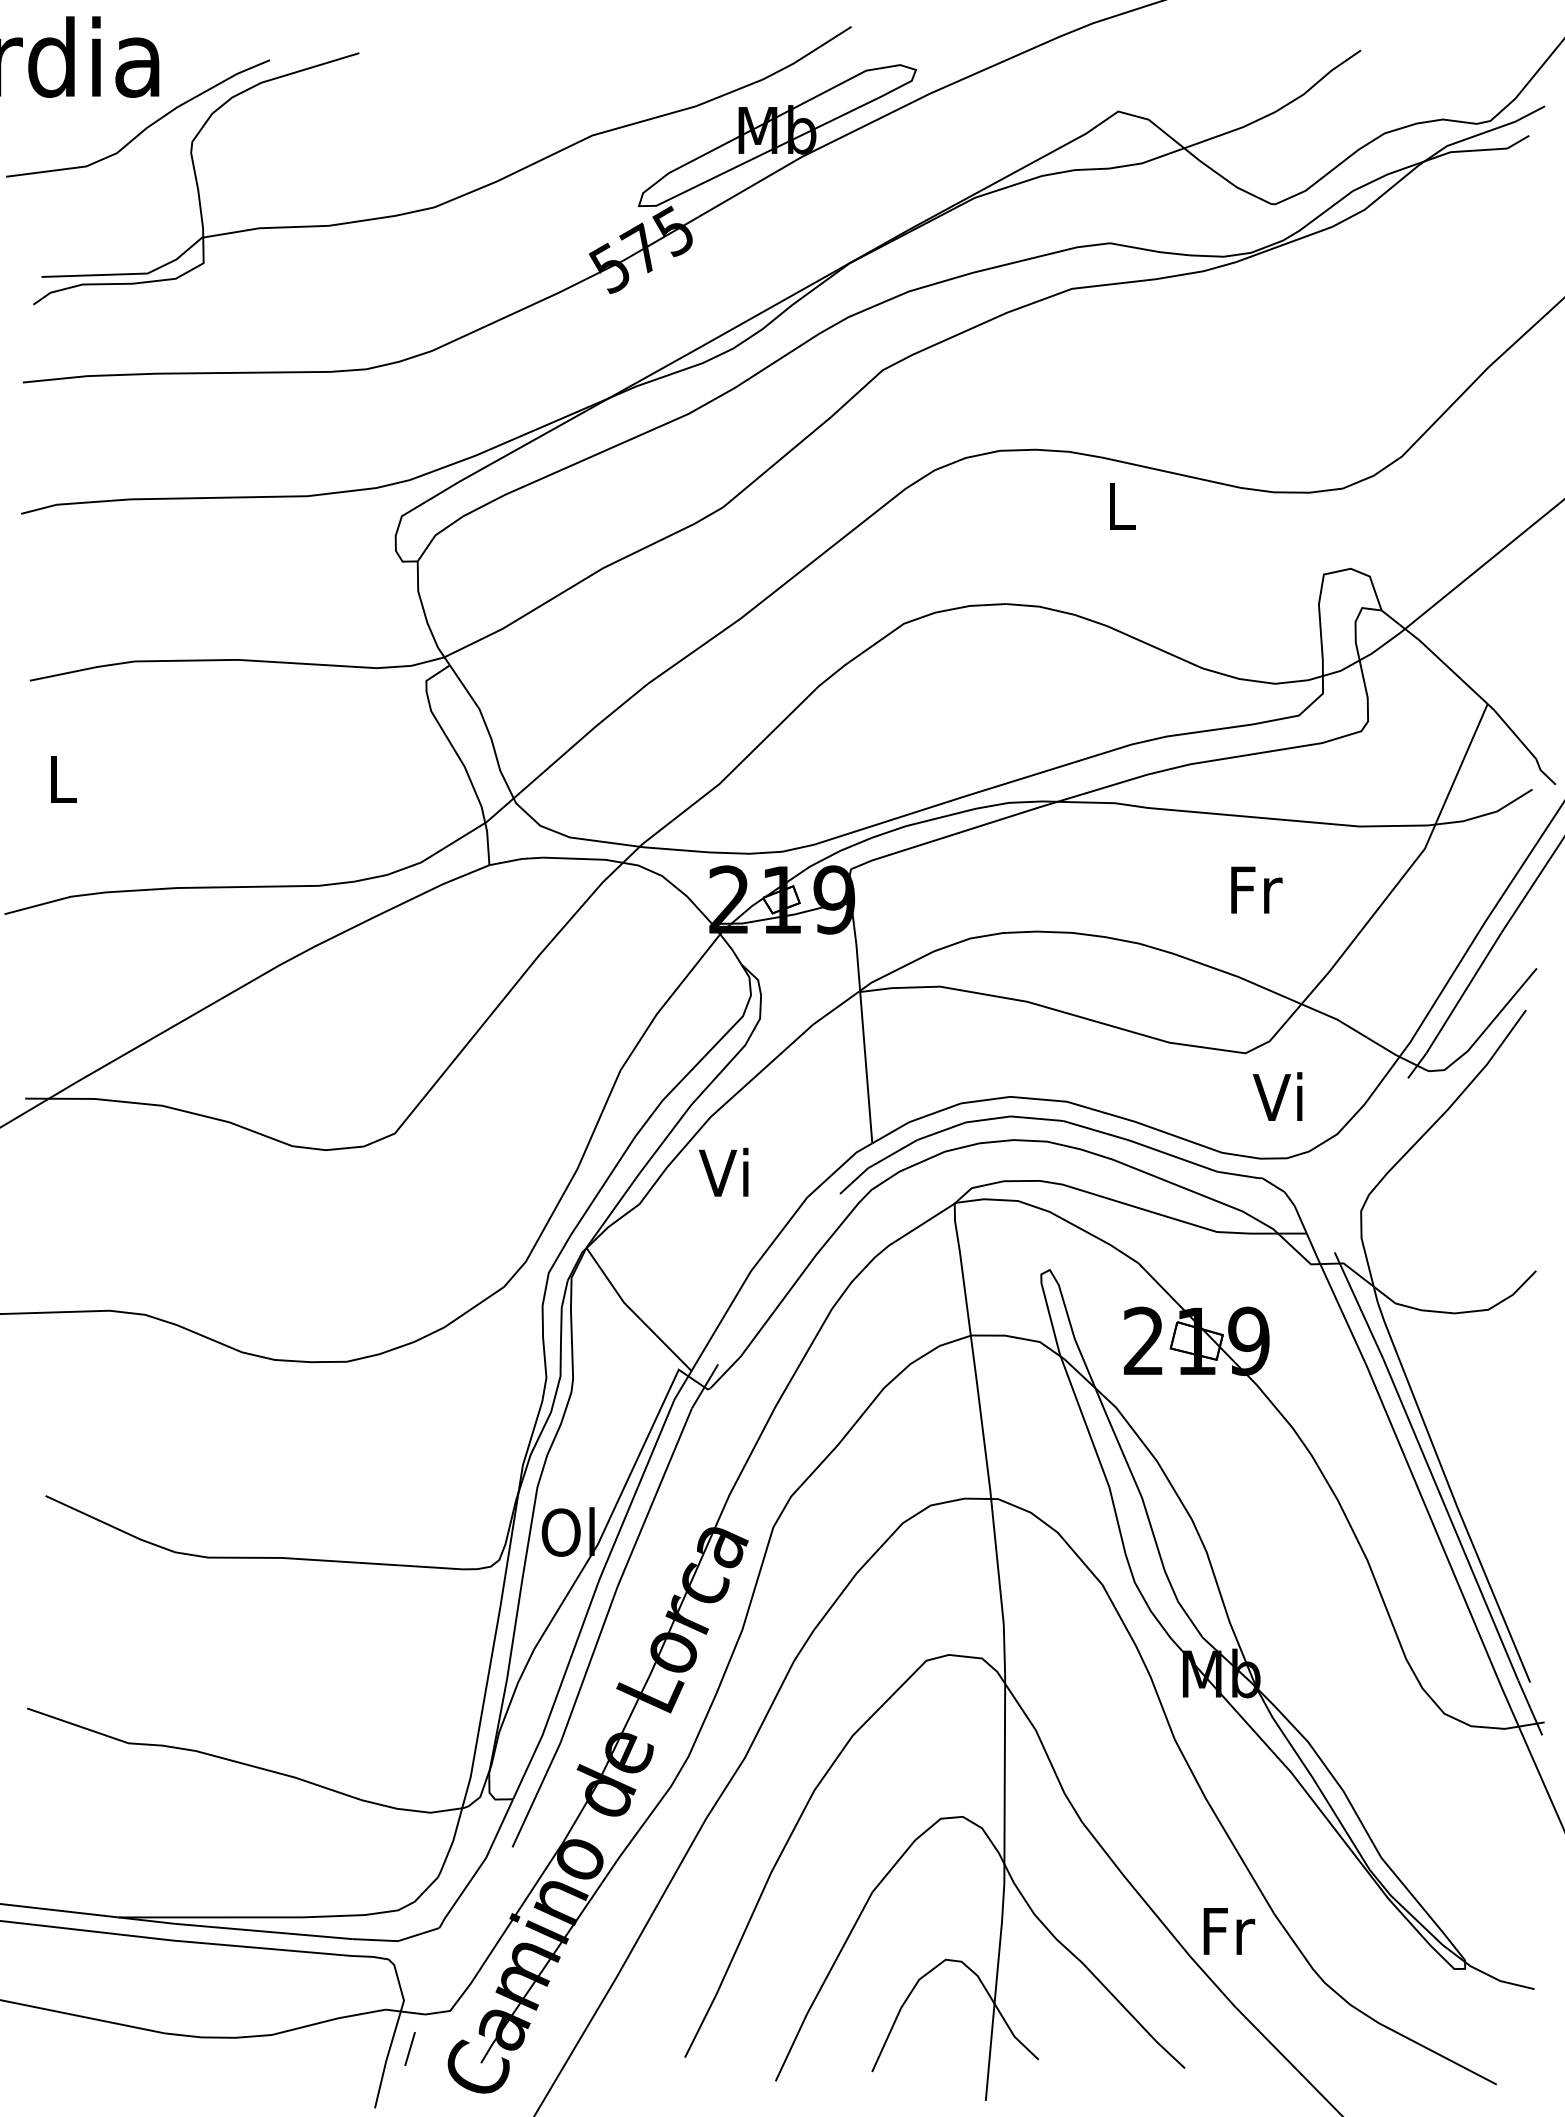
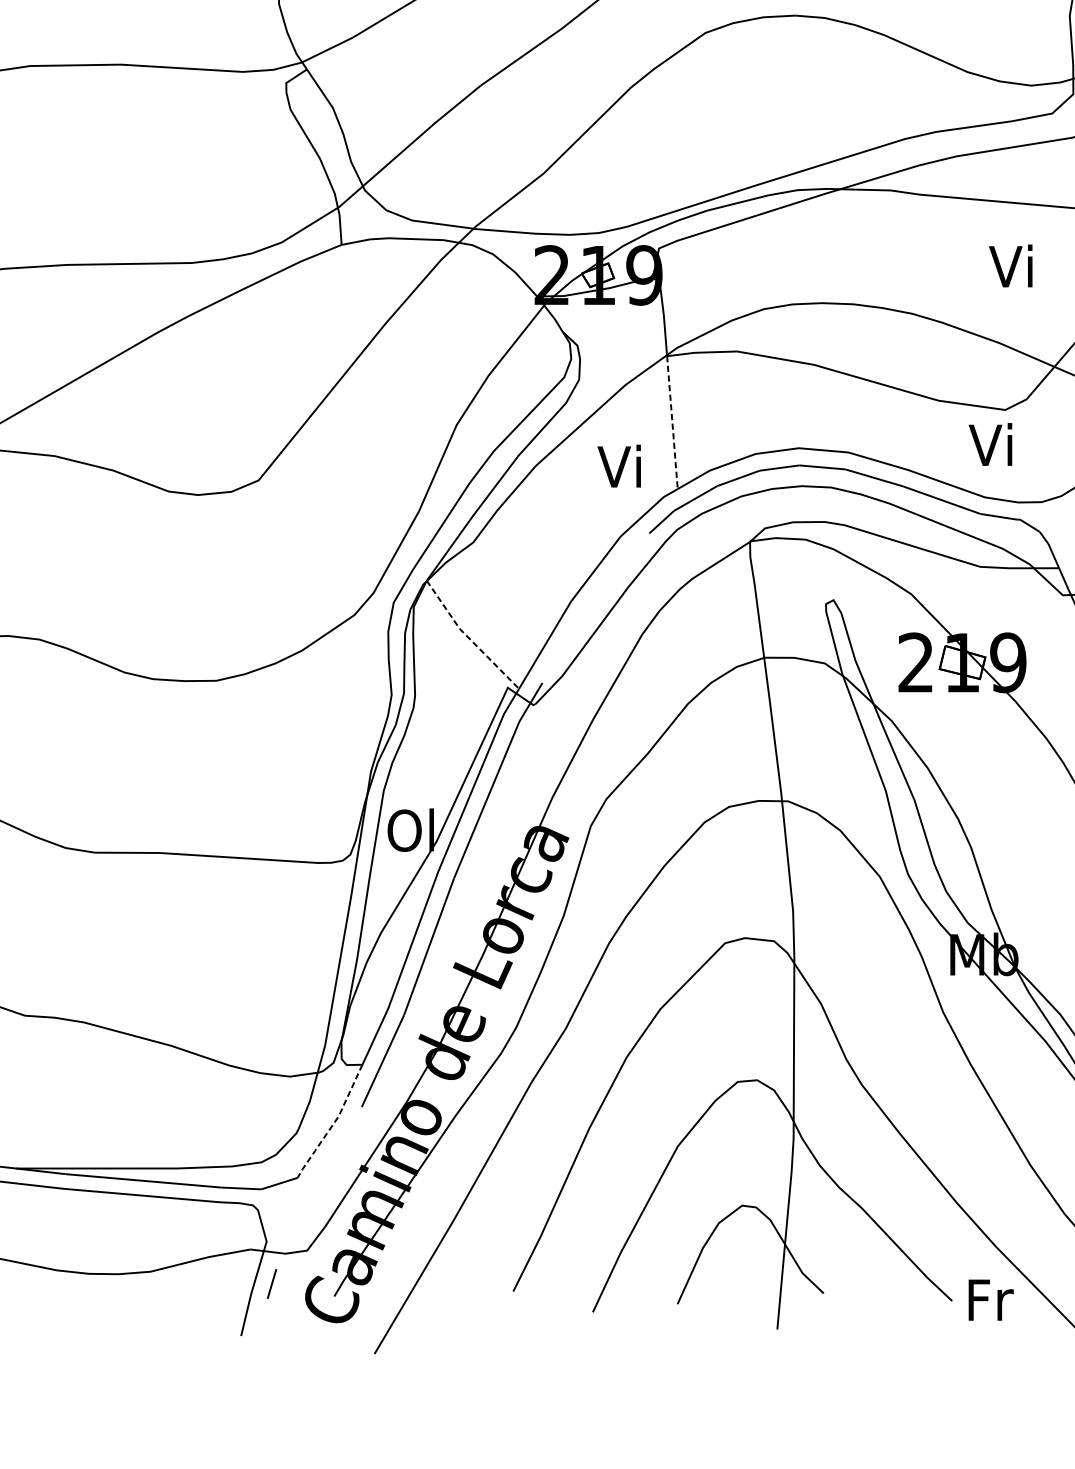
text: (1254, 888) -> (1013, 265), Fr -> Vi
line: (866, 1067) -> (672, 422), solid -> dashed
text: (1277, 1096) -> (990, 444), moved
text: (723, 1171) -> (619, 465), moved
line: (633, 1312) -> (468, 637), solid -> dashed
line: (480, 1866) -> (333, 1123), solid -> dashed
text: (1229, 1931) -> (991, 1300), moved

